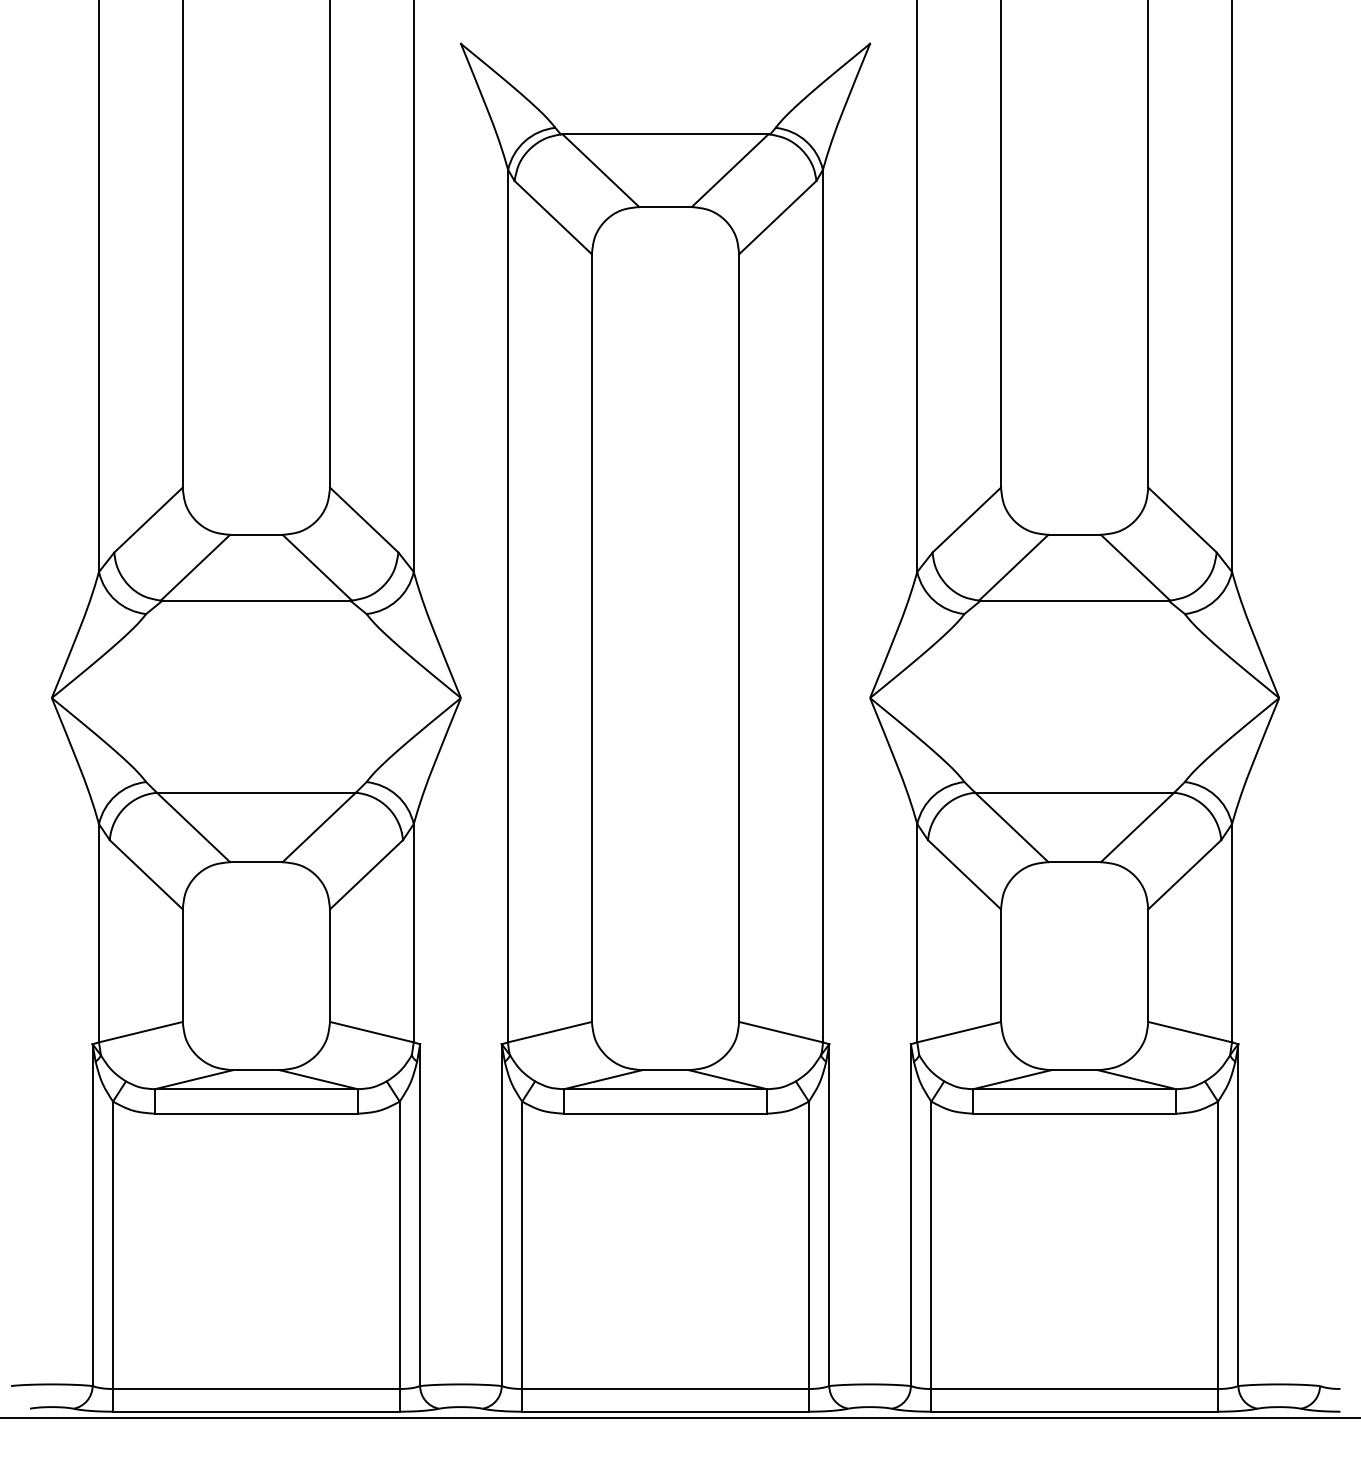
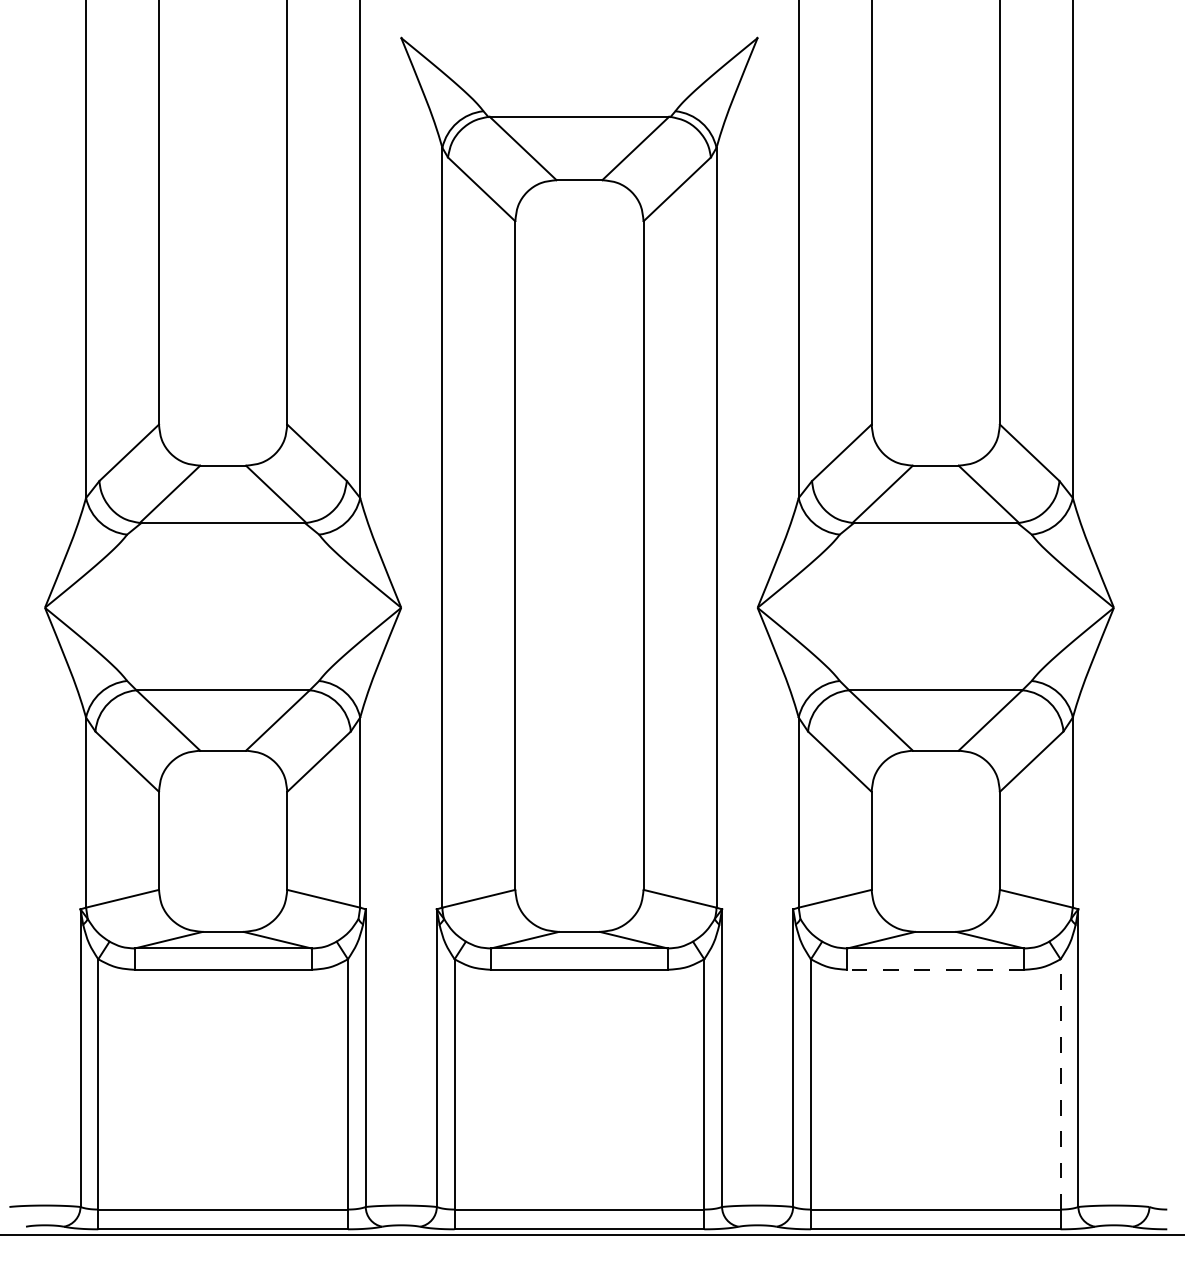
line: (1074, 1113) -> (935, 969), solid -> dashed
line: (1218, 1245) -> (1061, 1084), solid -> dashed

